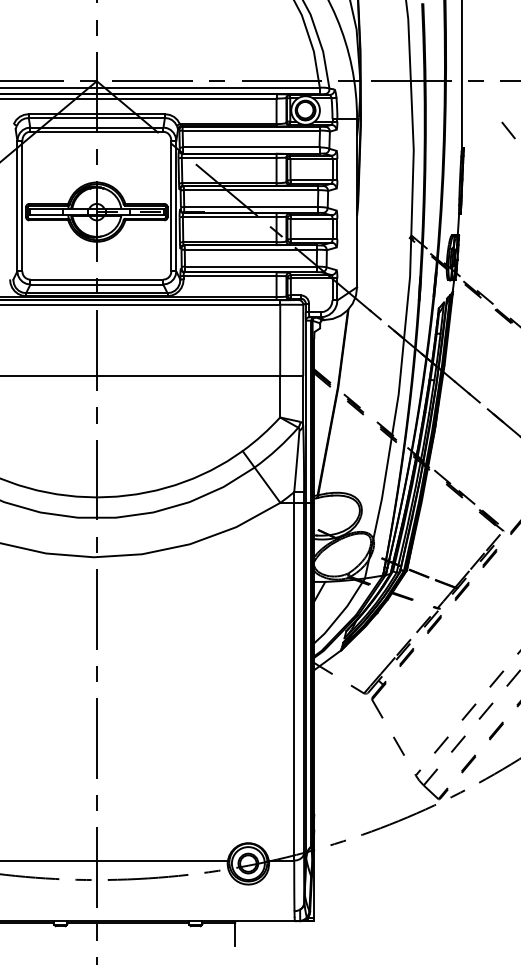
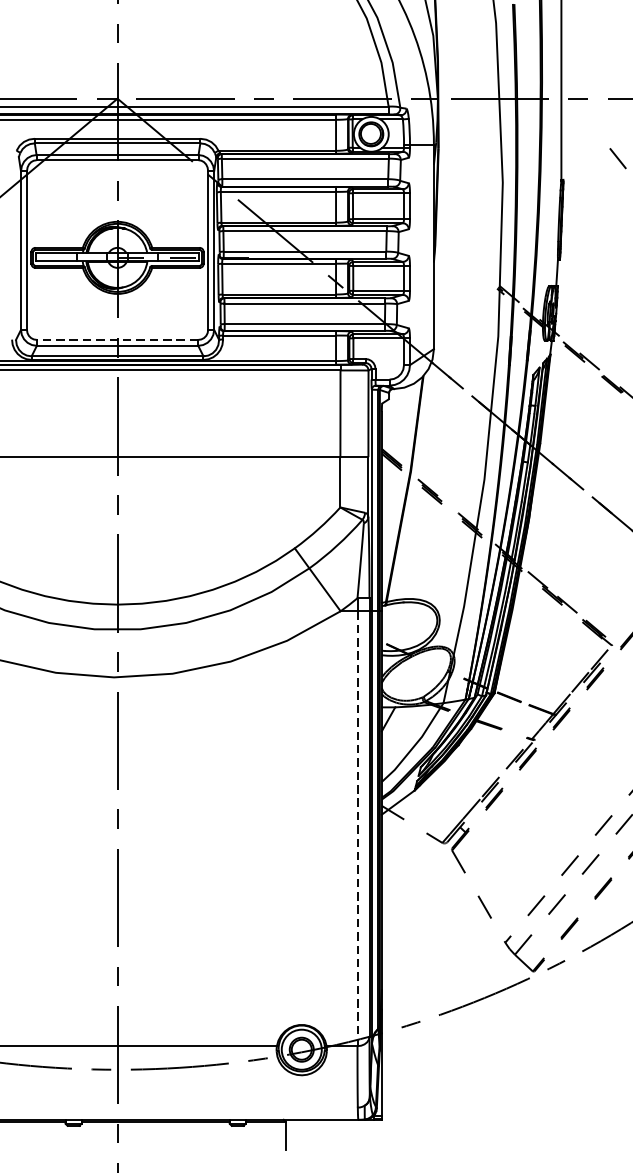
line: (96, 279) -> (117, 339), solid -> dashed
line: (294, 681) -> (357, 828), solid -> dashed

